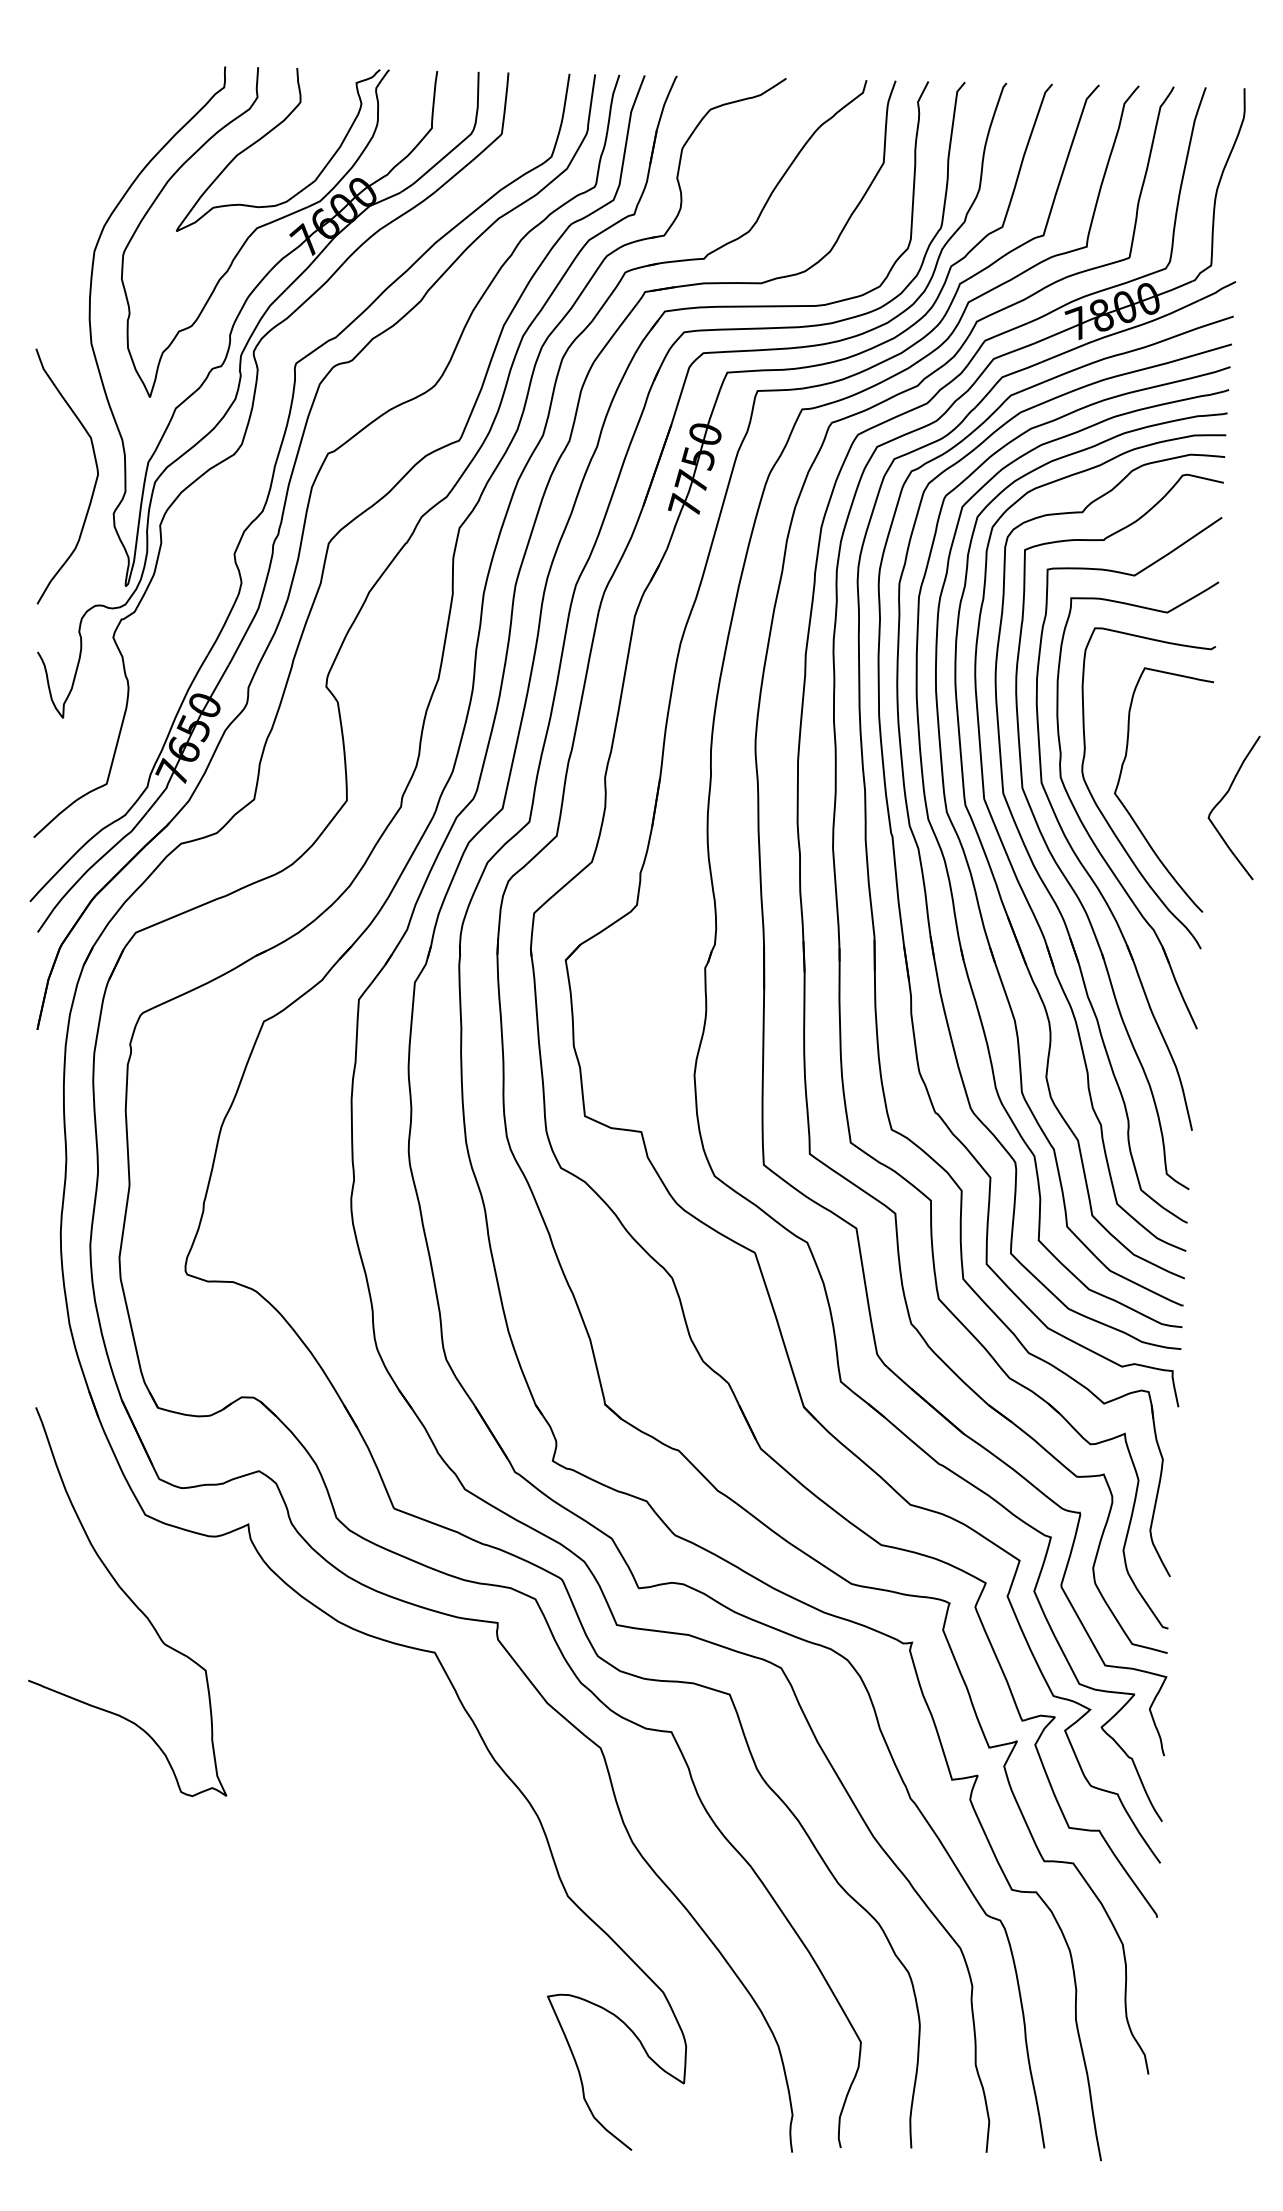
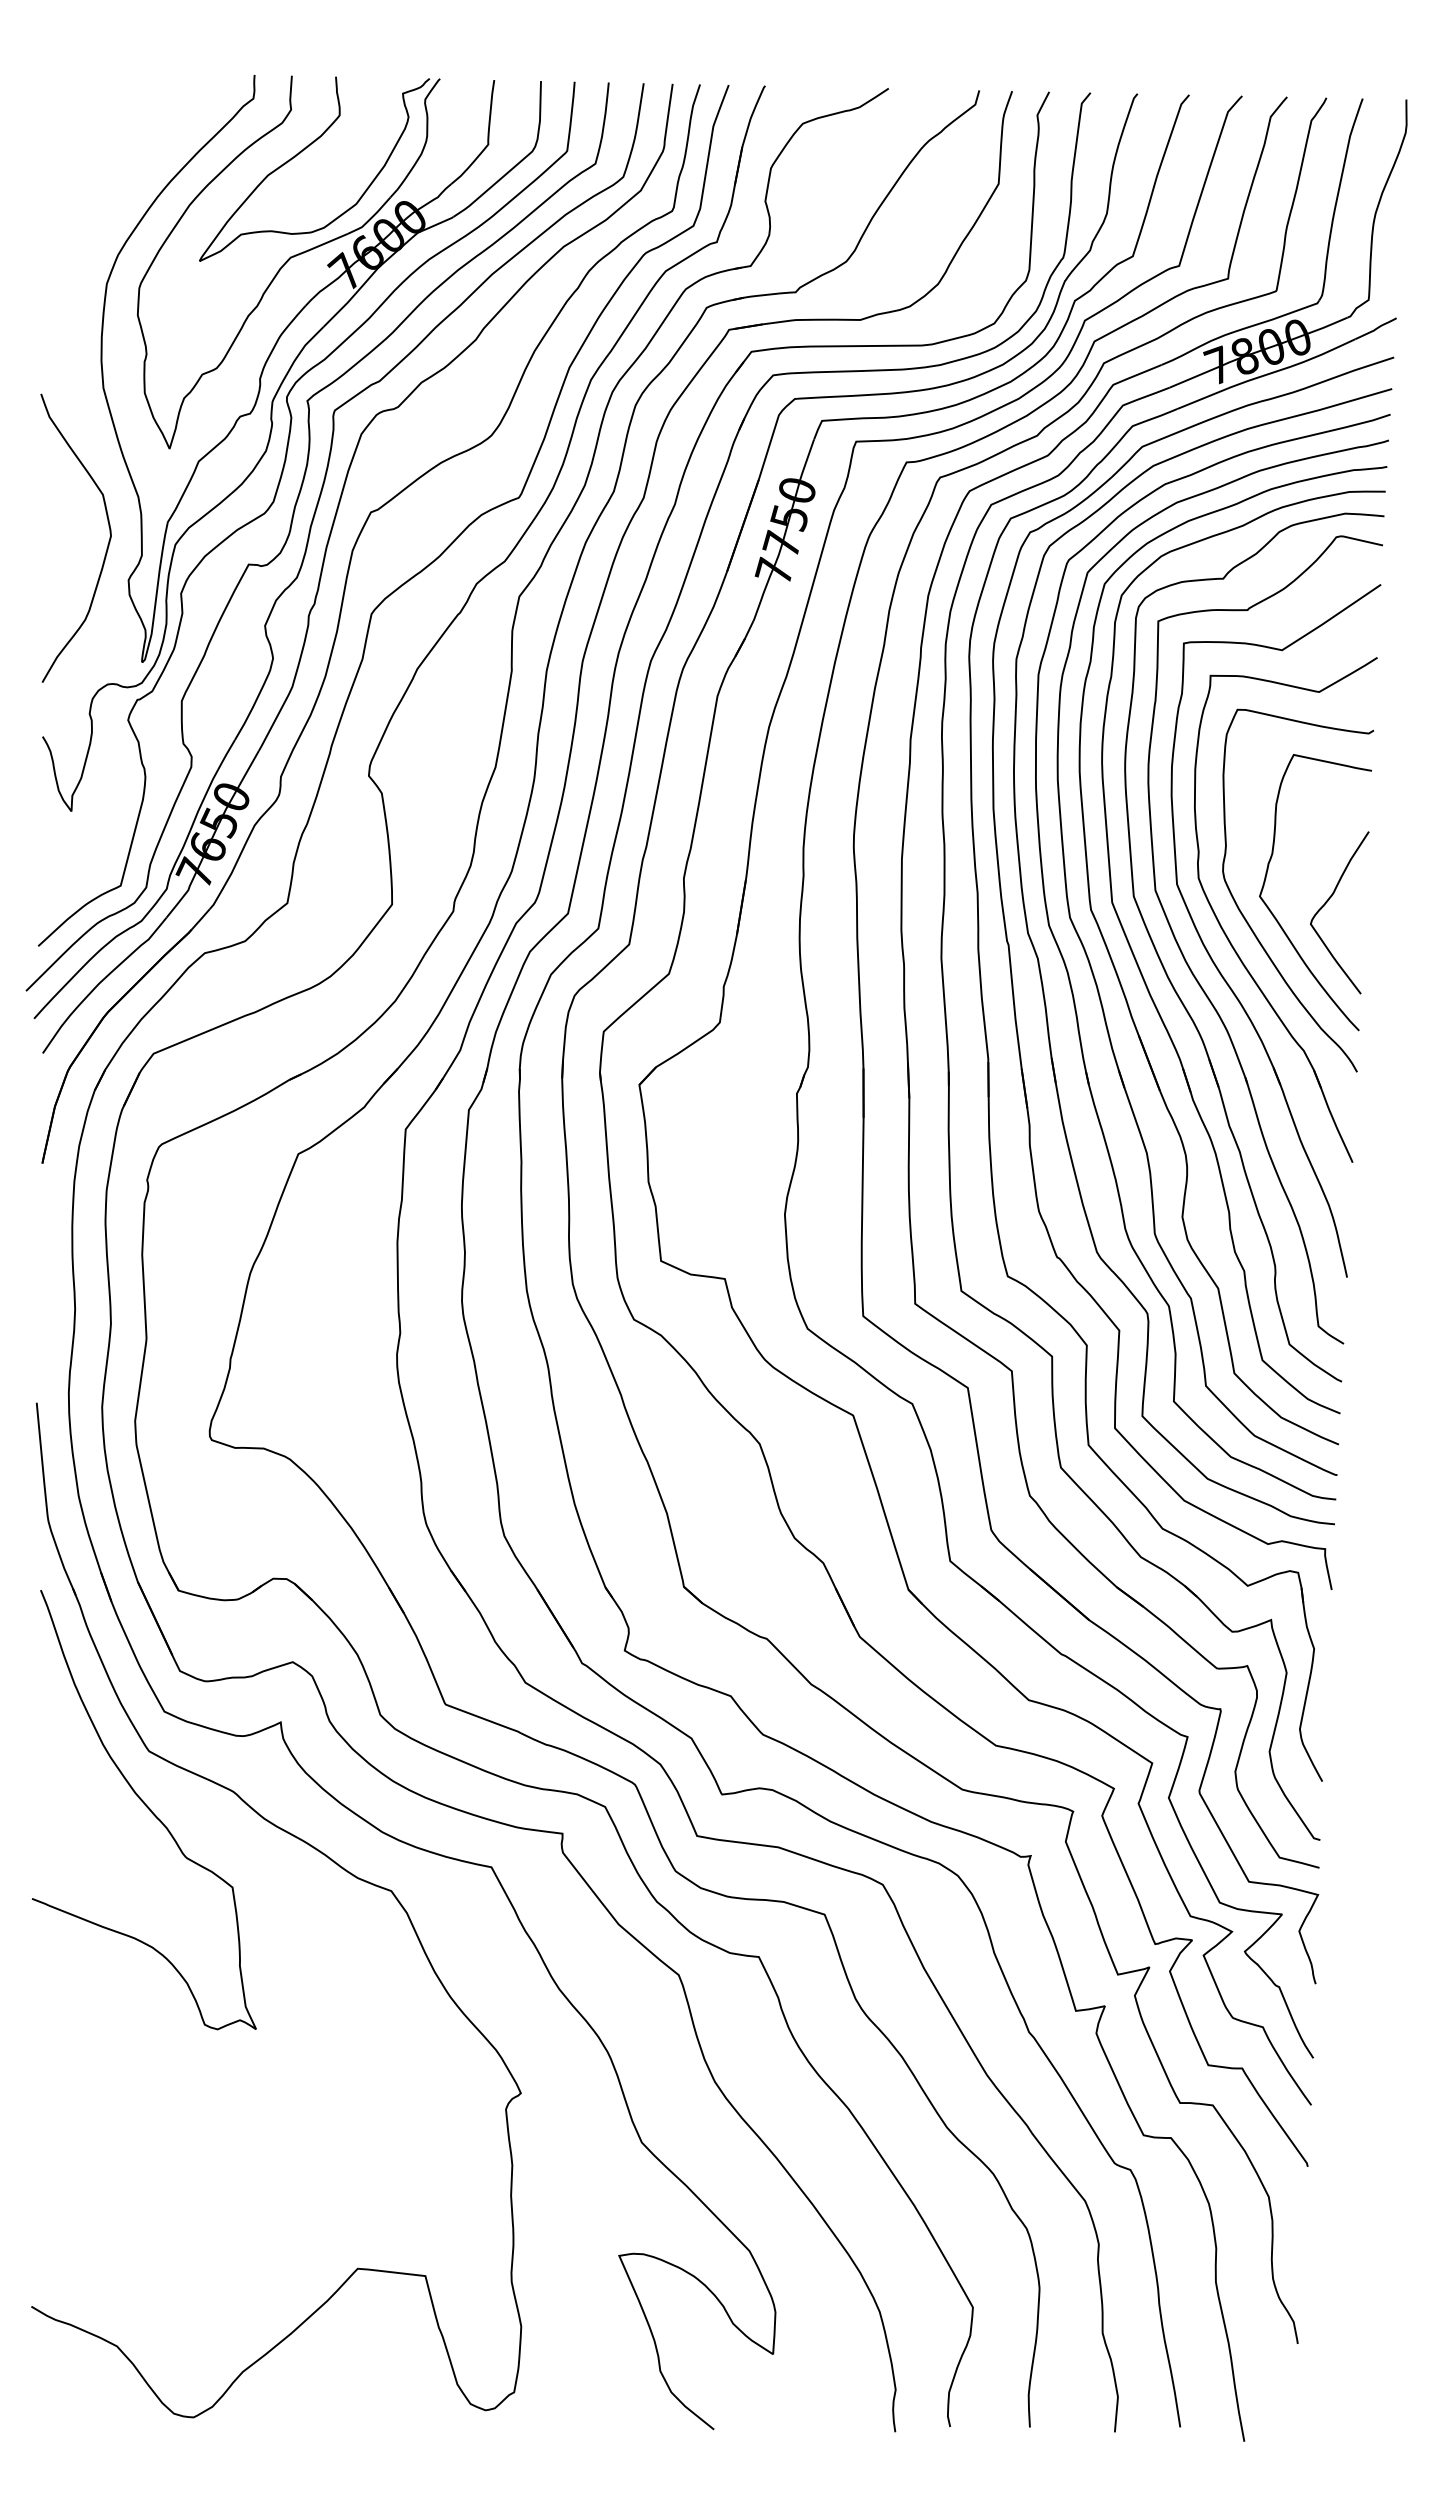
curve: (257, 469) -> (291, 530), added
curve: (1224, 797) -> (1328, 901), moved
part: (278, 1636) -> (314, 1849), added

